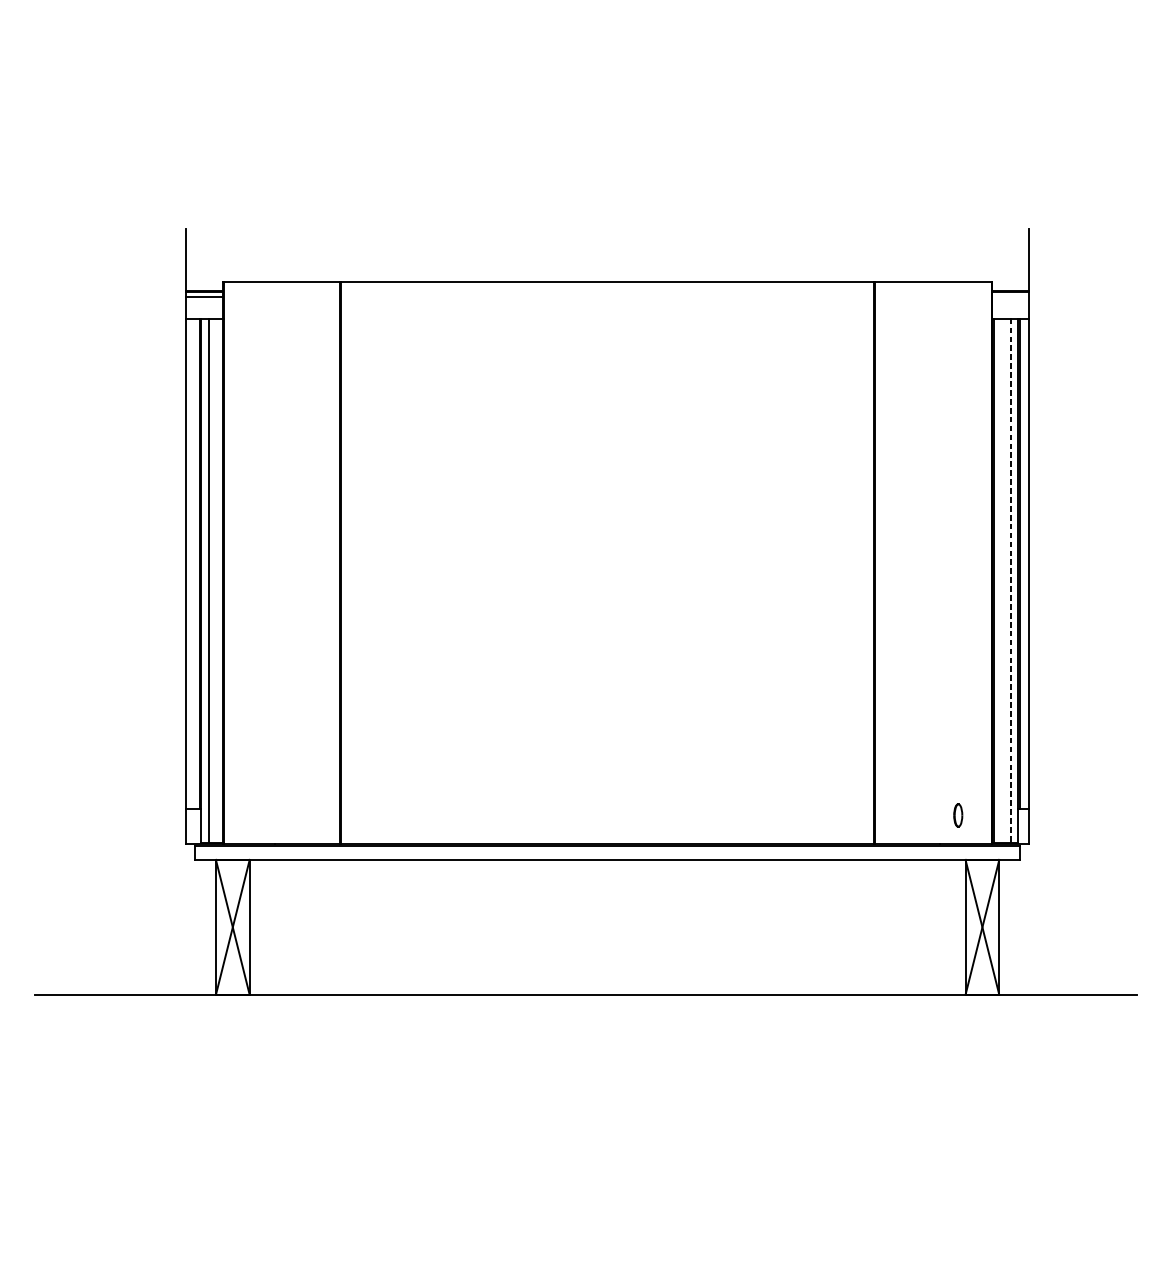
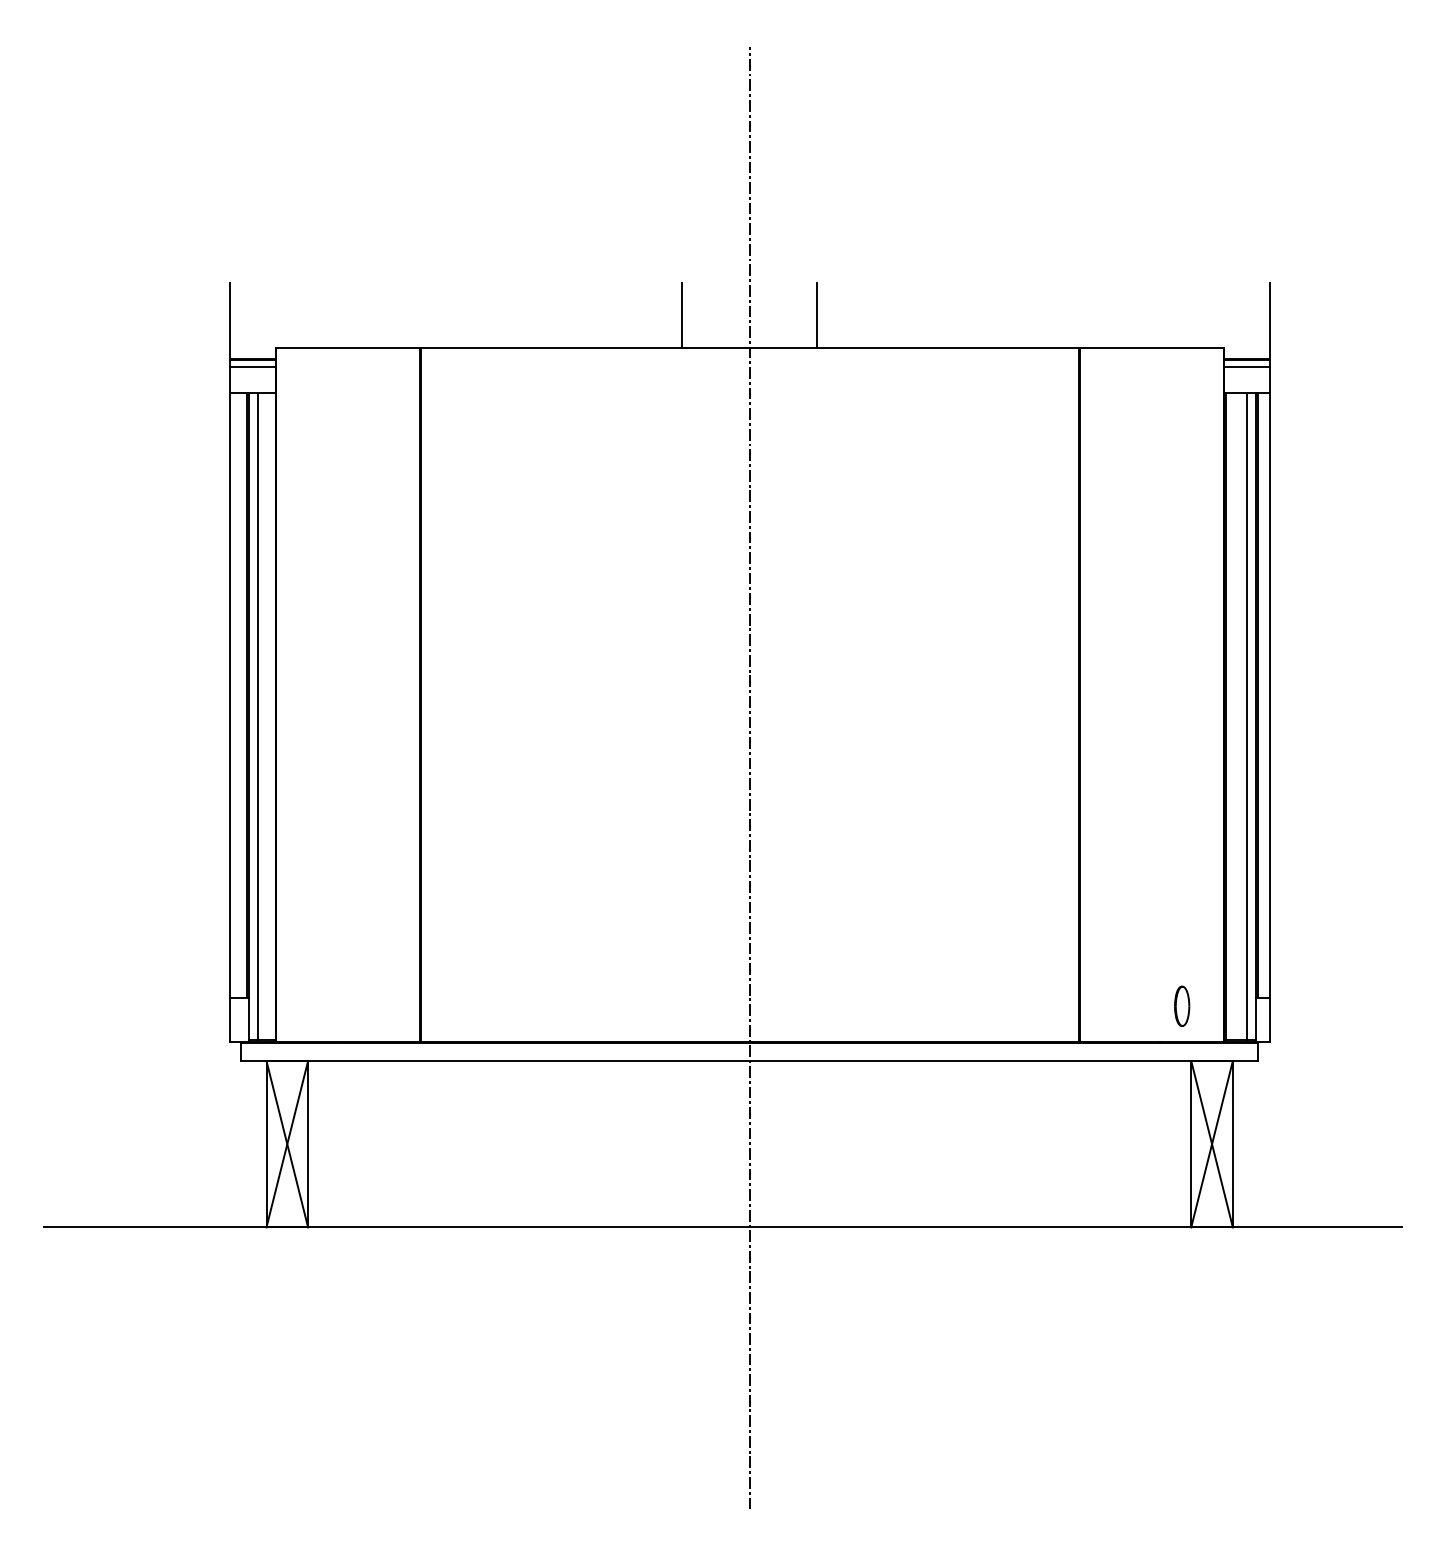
line: (553, 255) -> (682, 315), added
line: (662, 255) -> (817, 315), added
line: (1010, 296) -> (1246, 366), added
line: (1011, 581) -> (1247, 717), dashed -> solid
line: (607, 630) -> (749, 777), added
part: (958, 814) -> (1182, 1005), size x1.43

